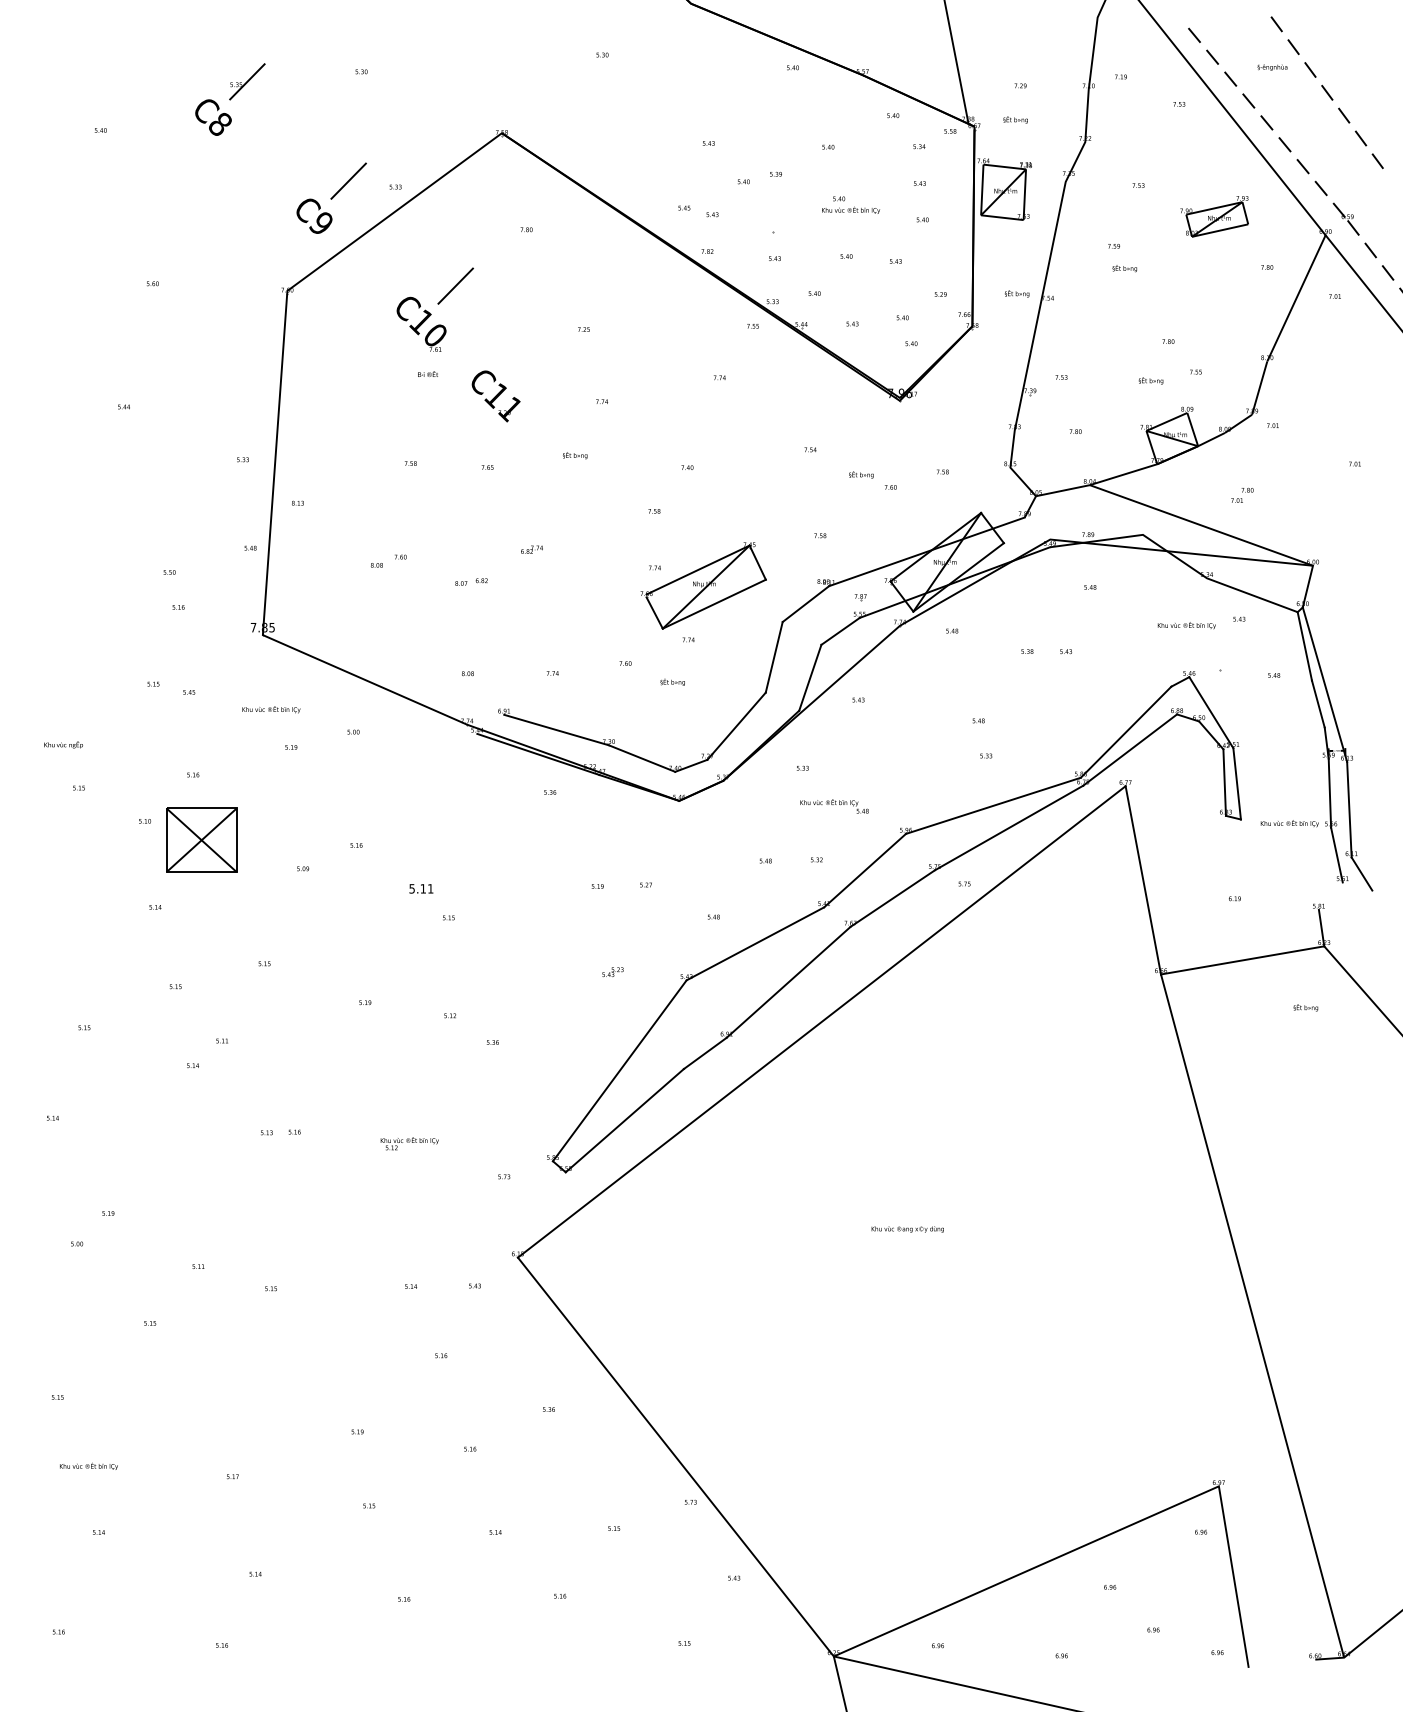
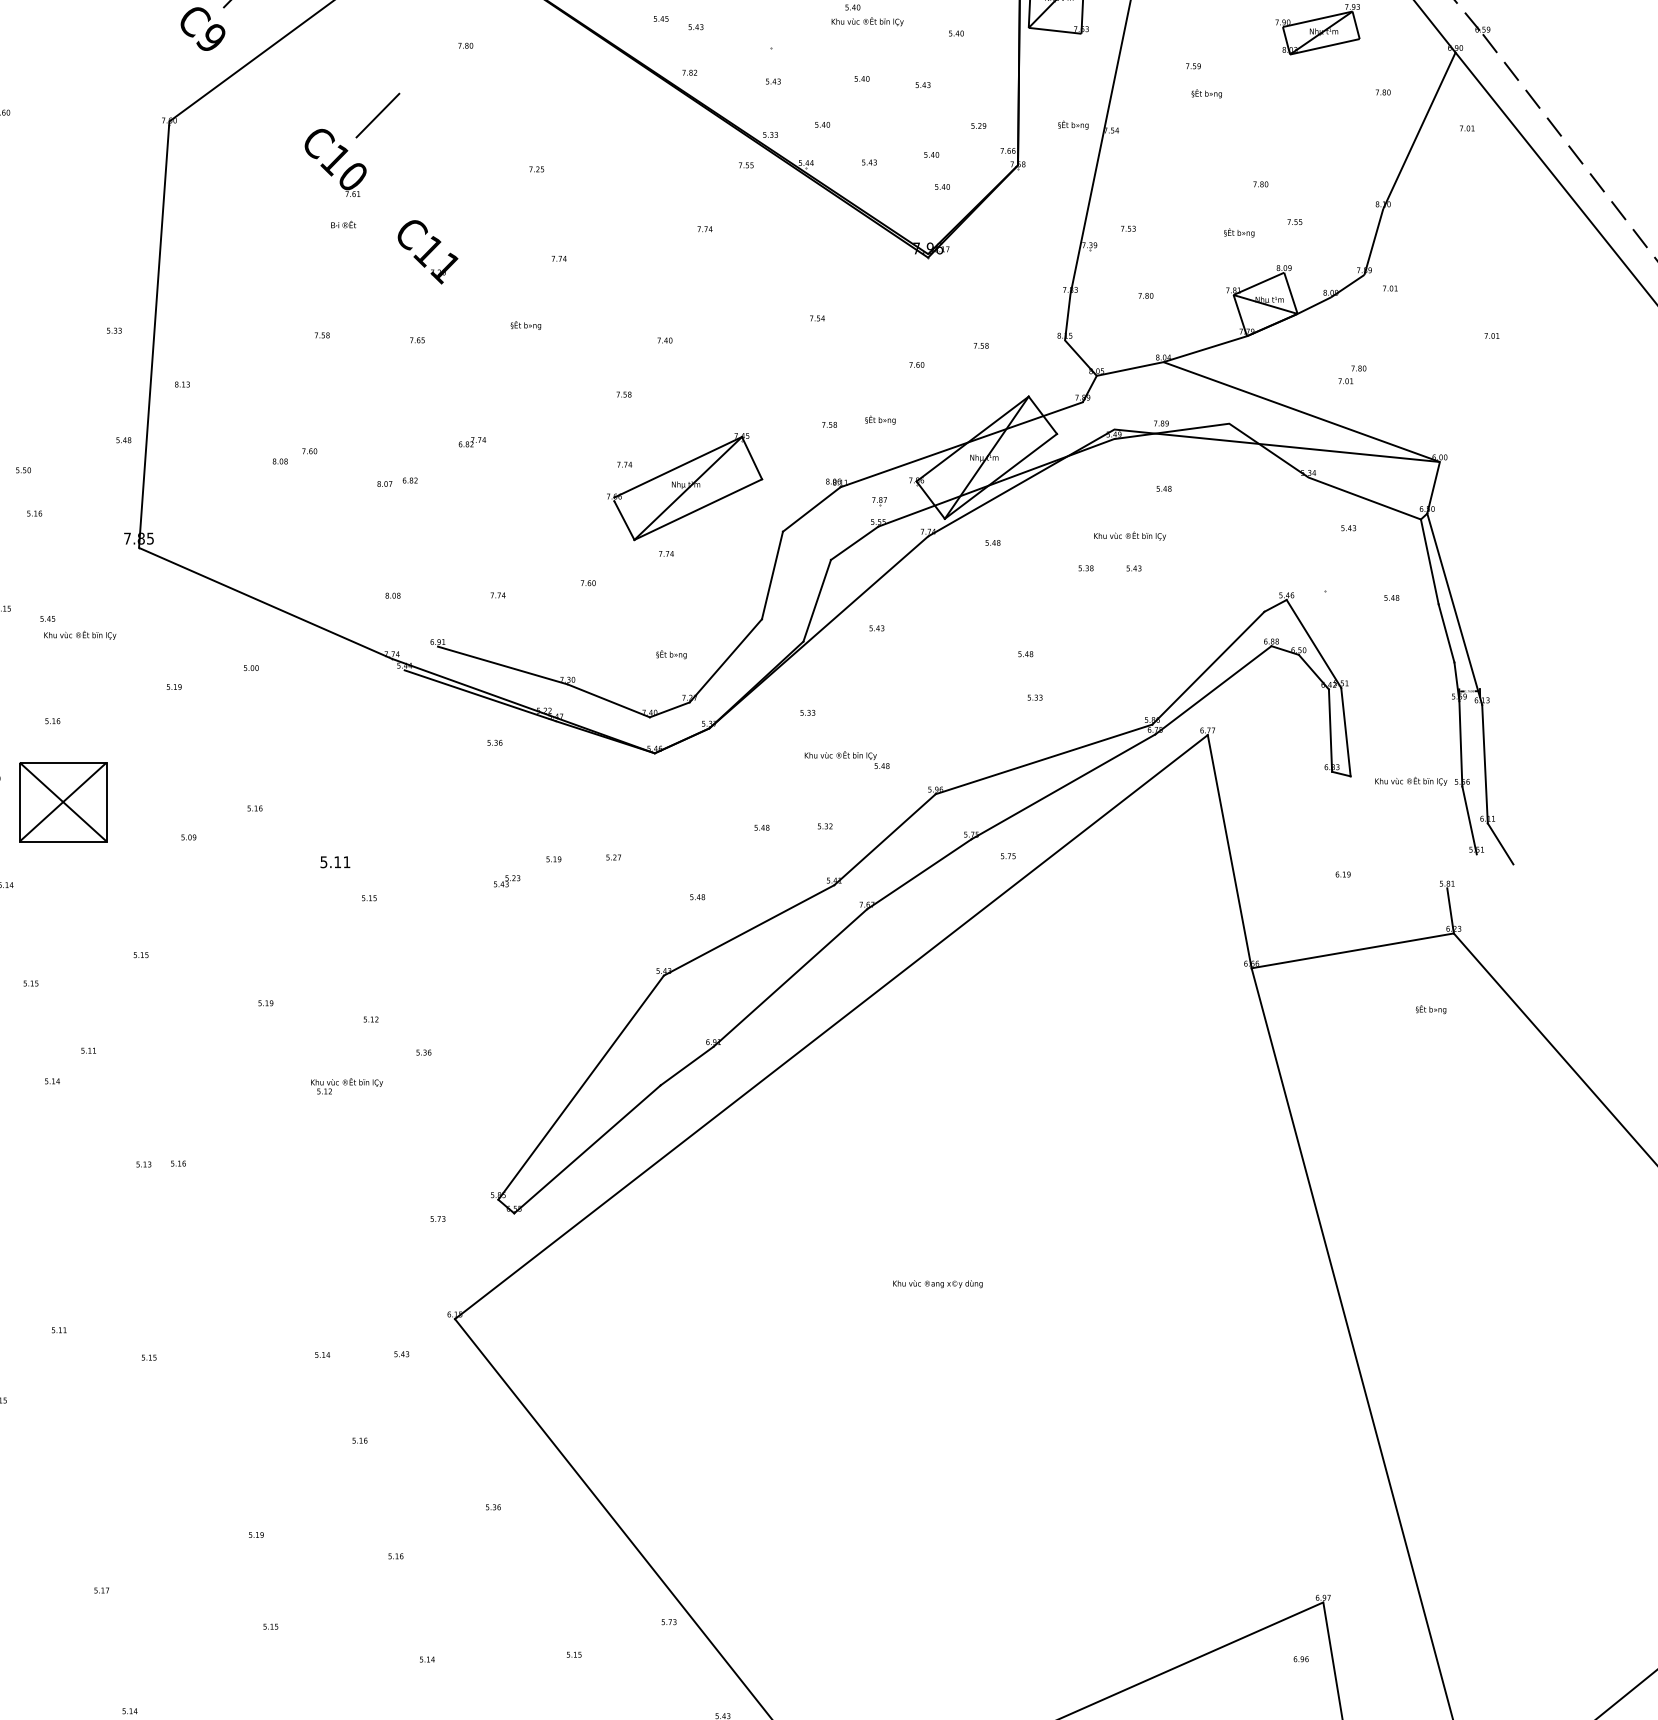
text: (861, 474) -> (880, 419), moved
text: (1186, 625) -> (1129, 536), moved
text: (672, 681) -> (671, 653), moved
text: (271, 709) -> (80, 635), moved
text: (612, 971) -> (506, 880), moved
text: (409, 1143) -> (346, 1086), moved

